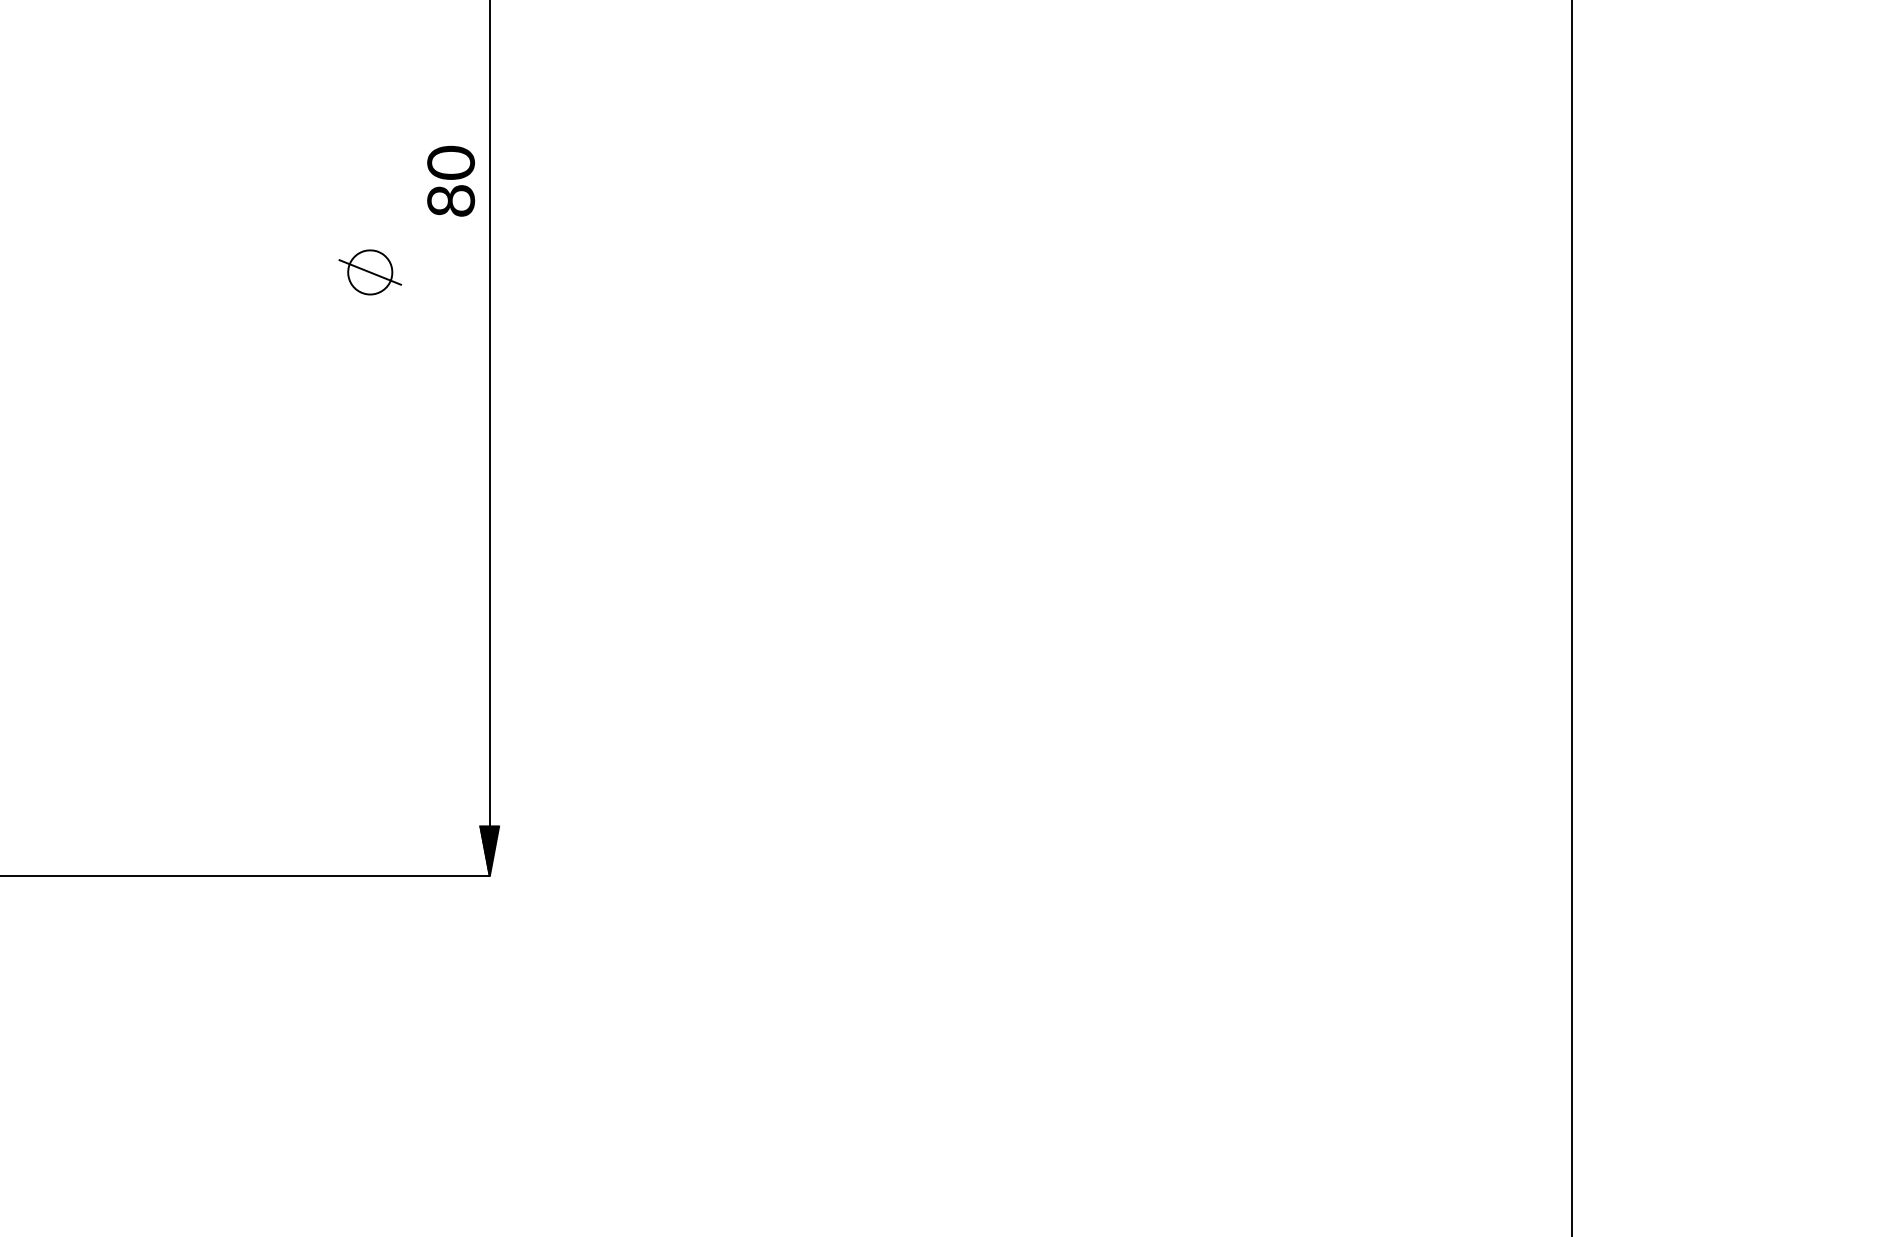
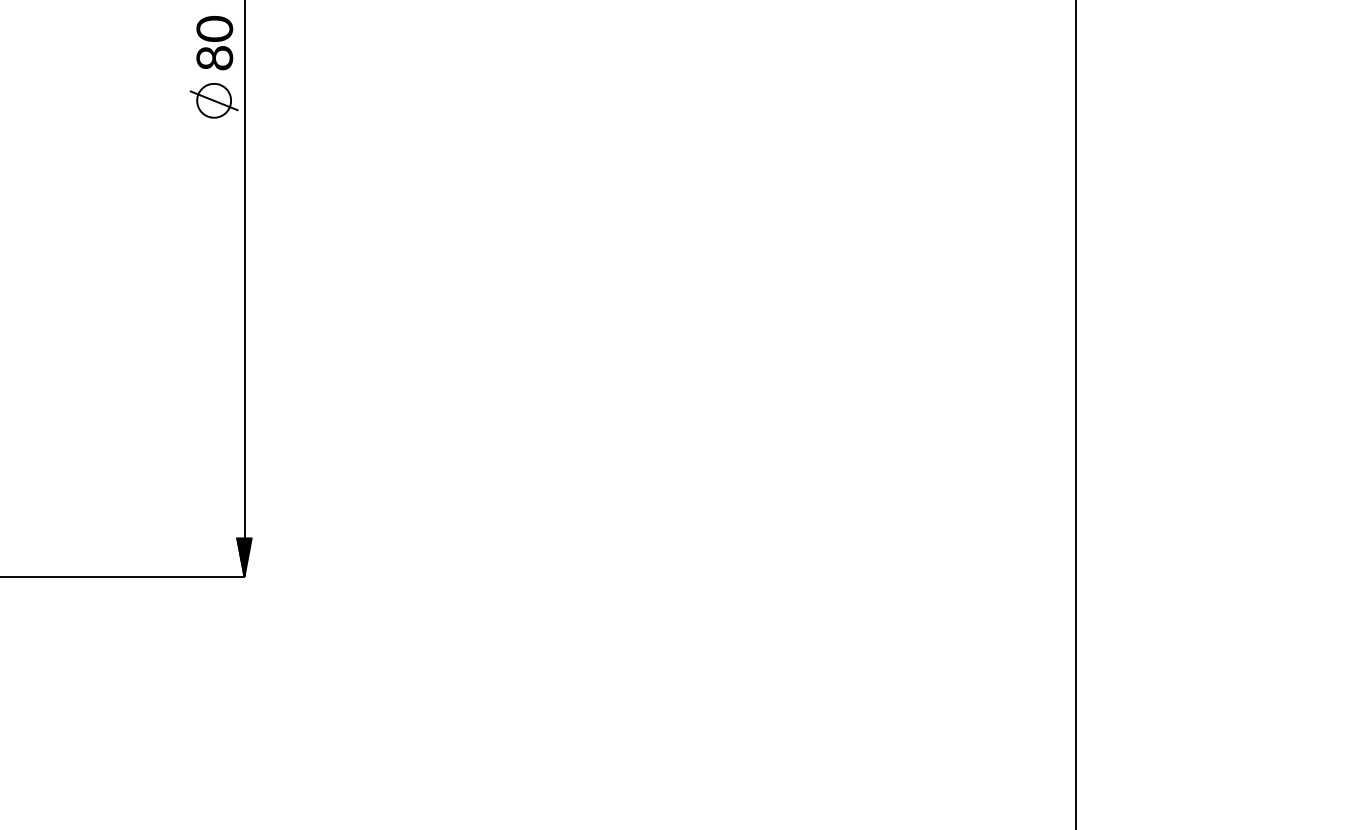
part: (369, 272) -> (213, 100), moved

